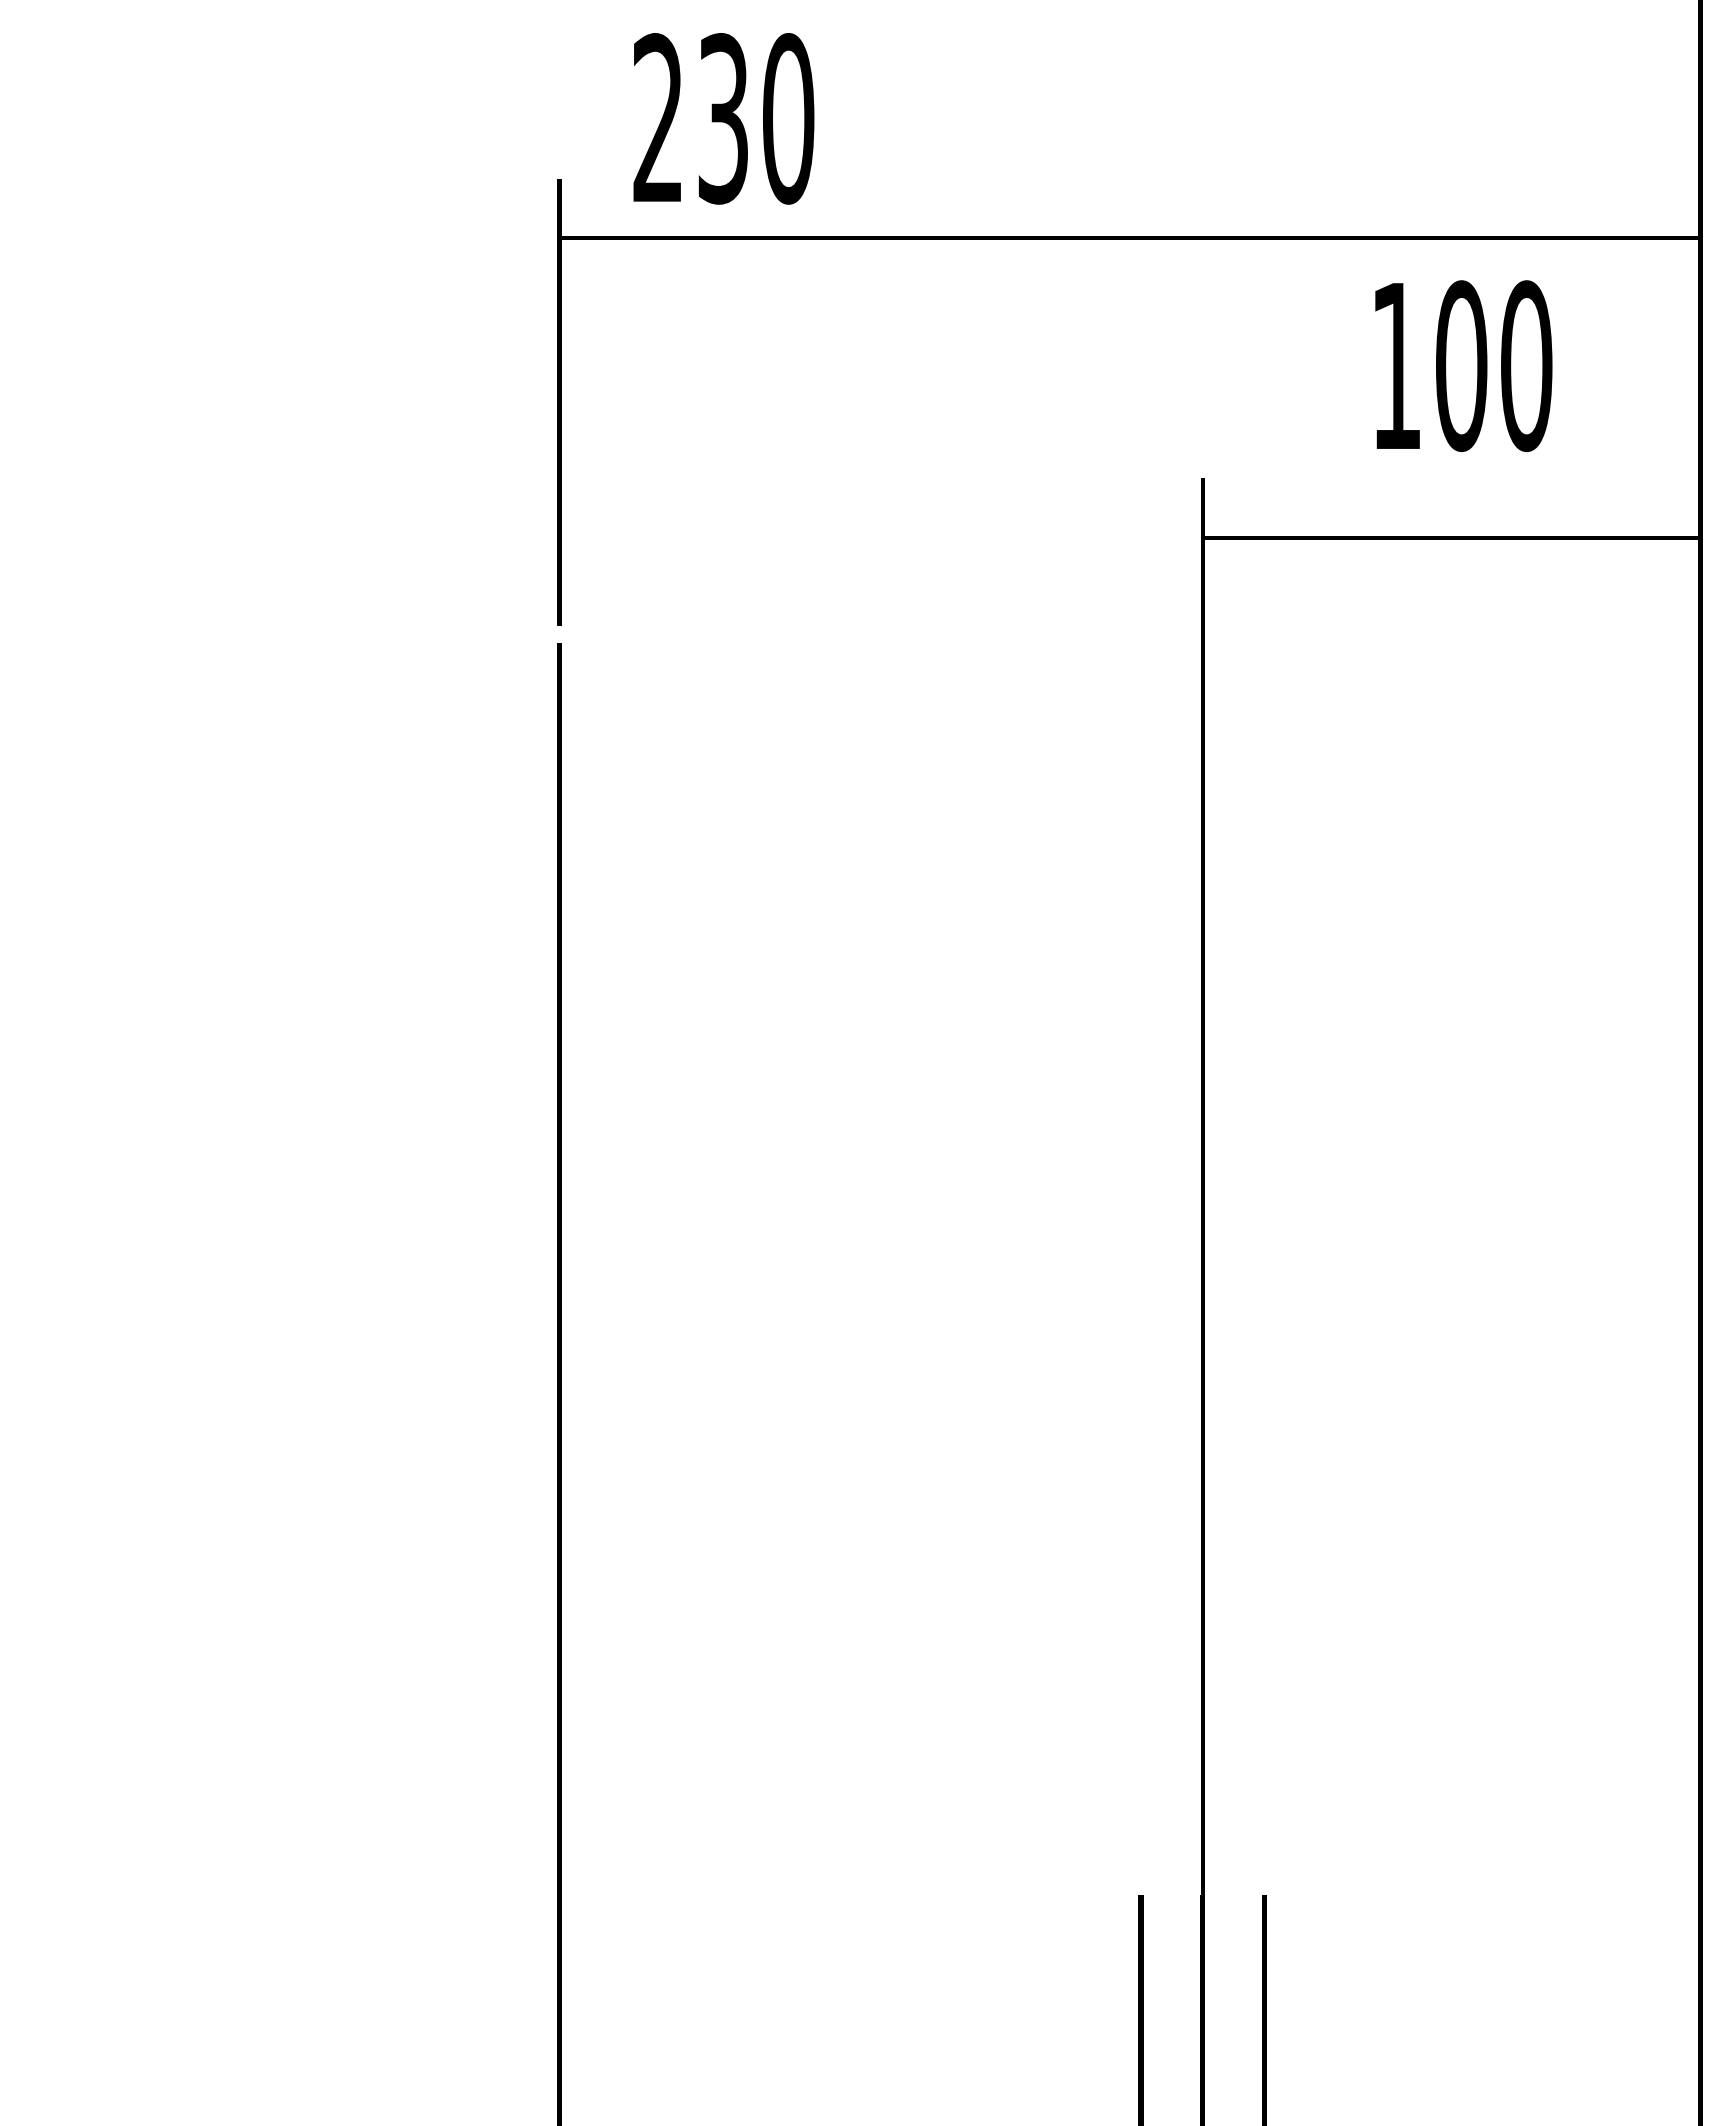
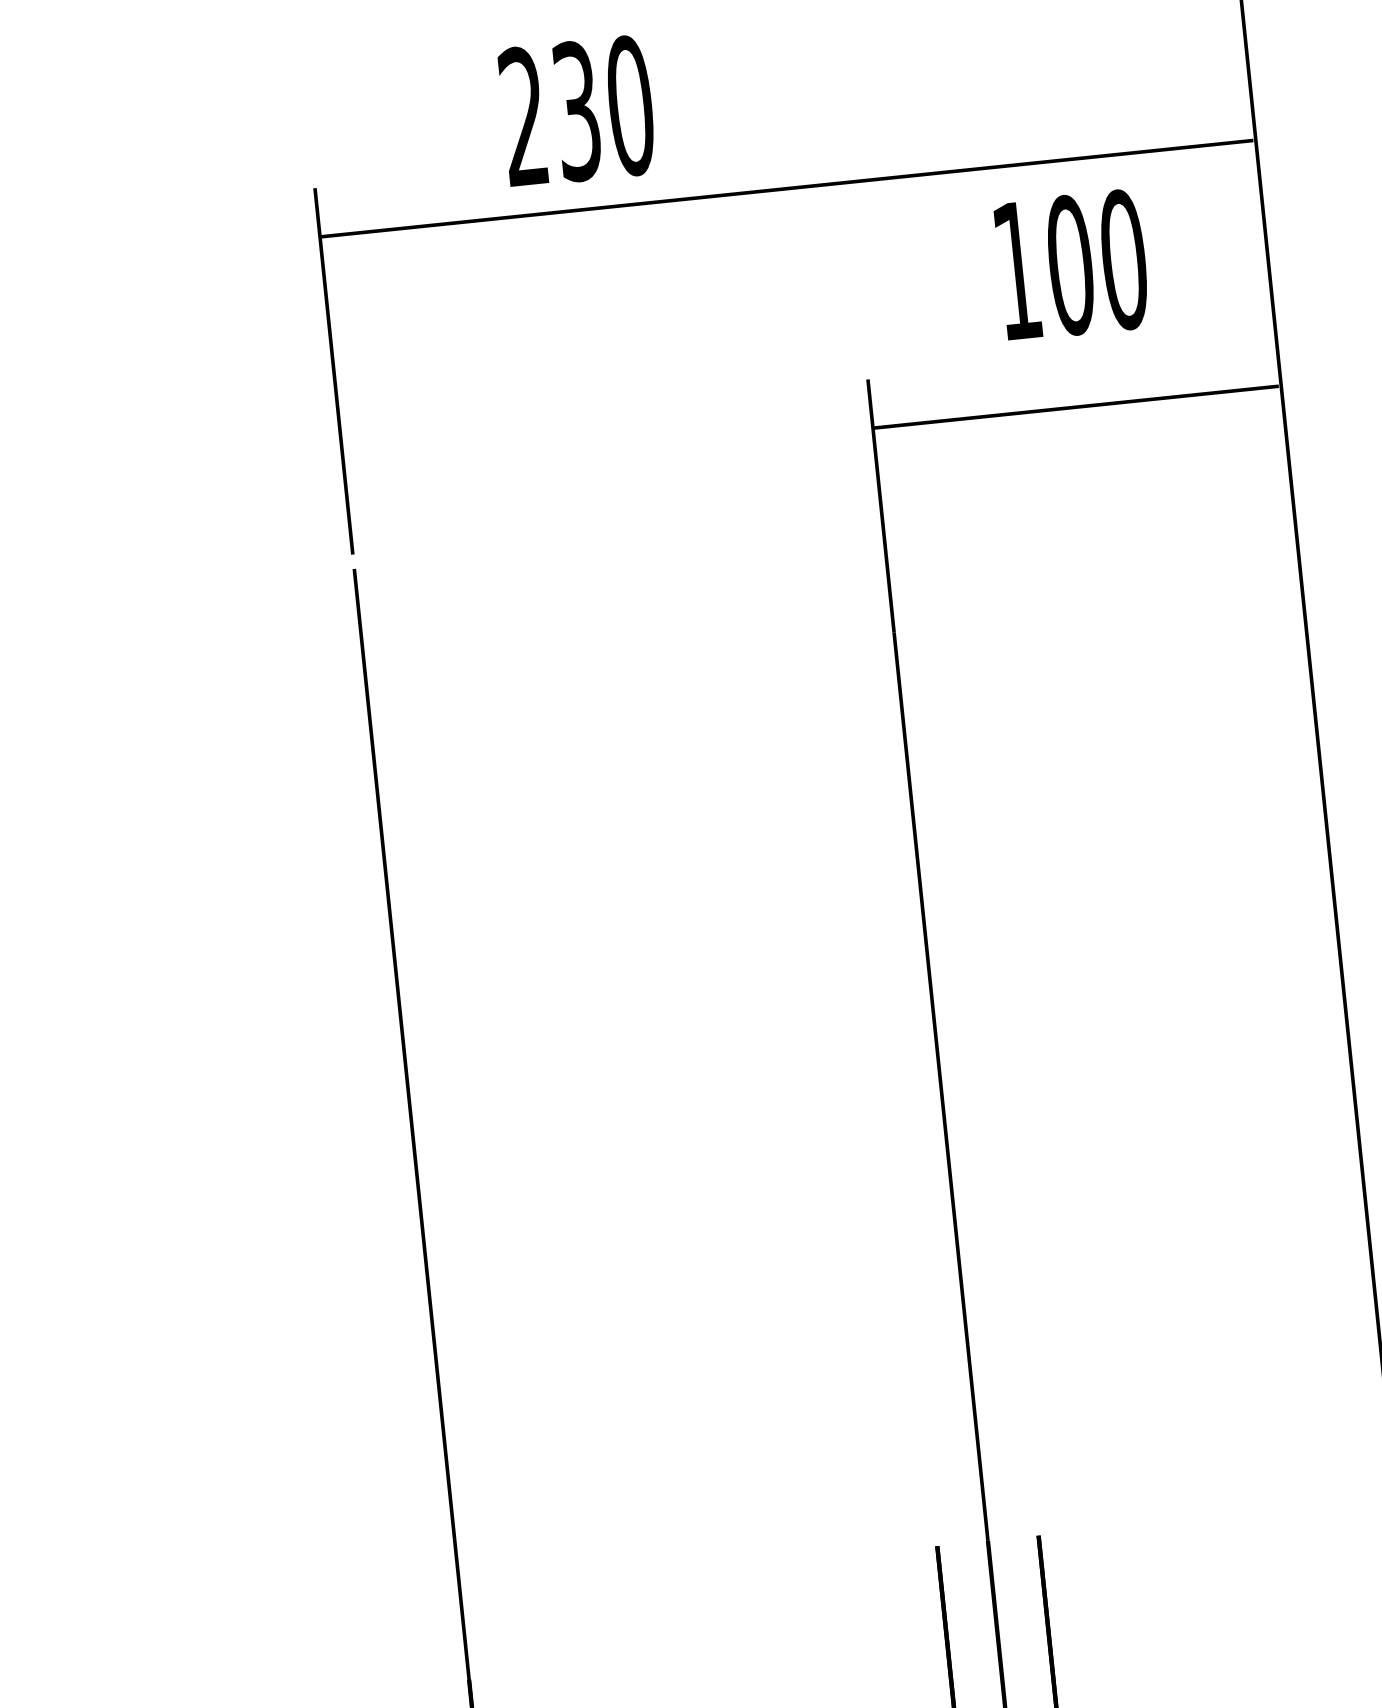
text: (723, 118) -> (577, 111), moved

